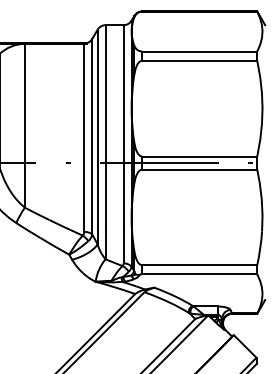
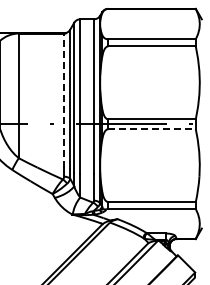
line: (84, 131) -> (64, 100), solid -> dashed
line: (200, 169) -> (152, 129), solid -> dashed

